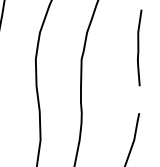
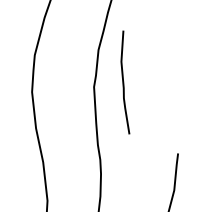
curve: (139, 47) -> (124, 82), moved

